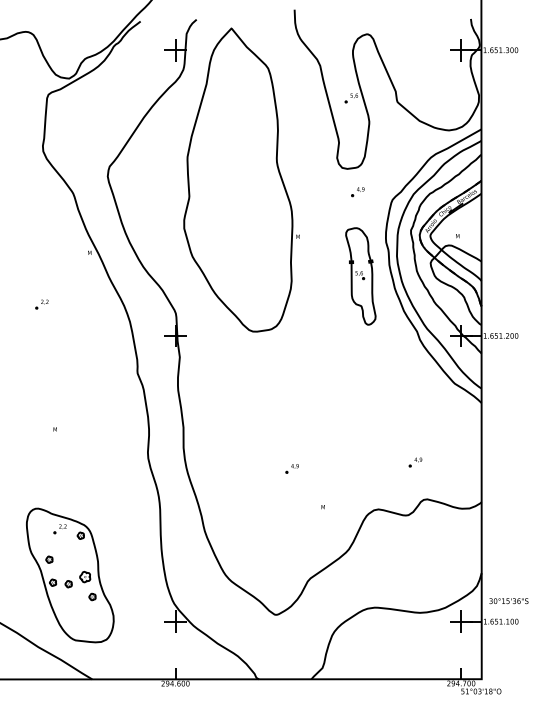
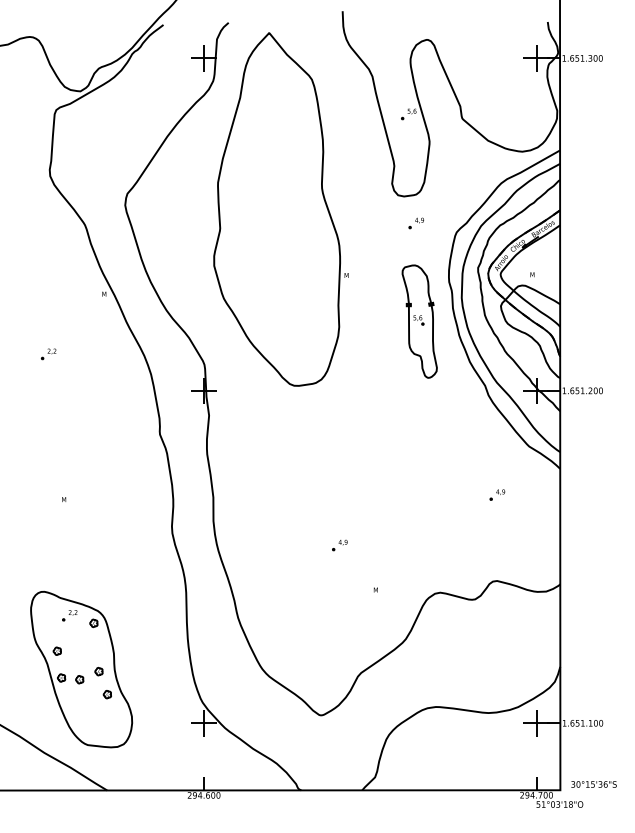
part: (415, 461) -> (497, 494), moved
part: (84, 577) -> (98, 671), size x0.62
text: (508, 601) -> (593, 784), moved

